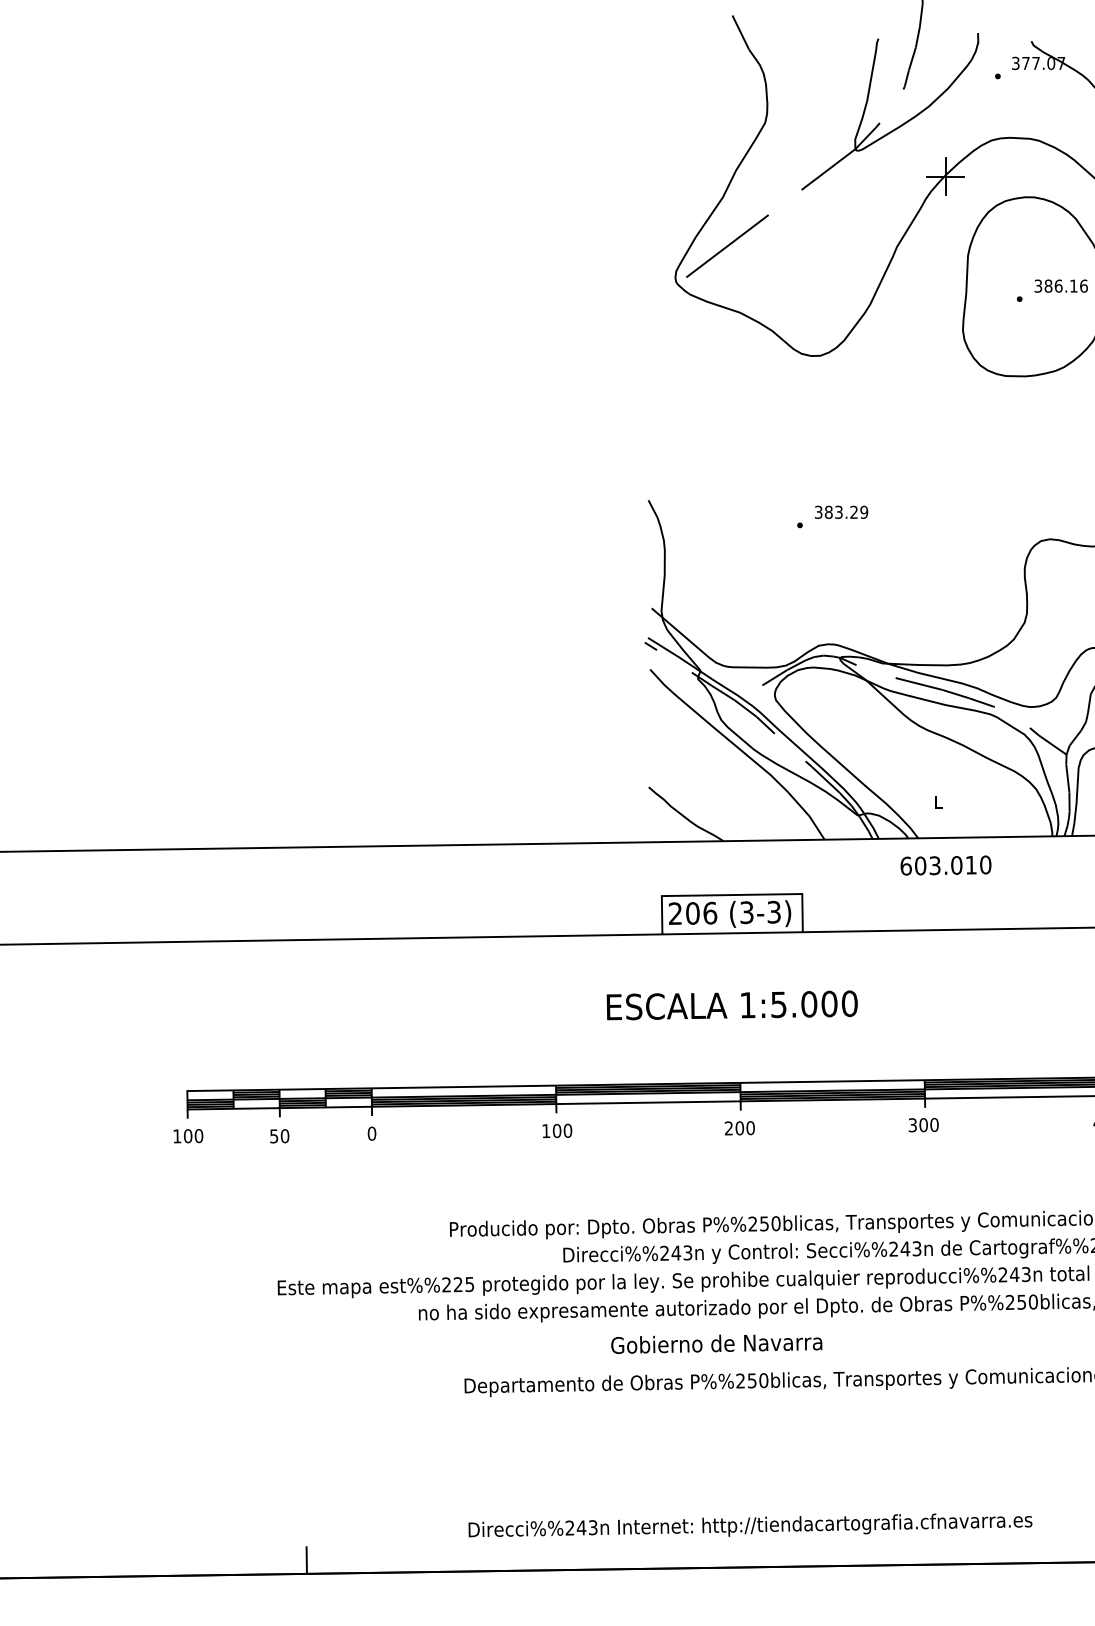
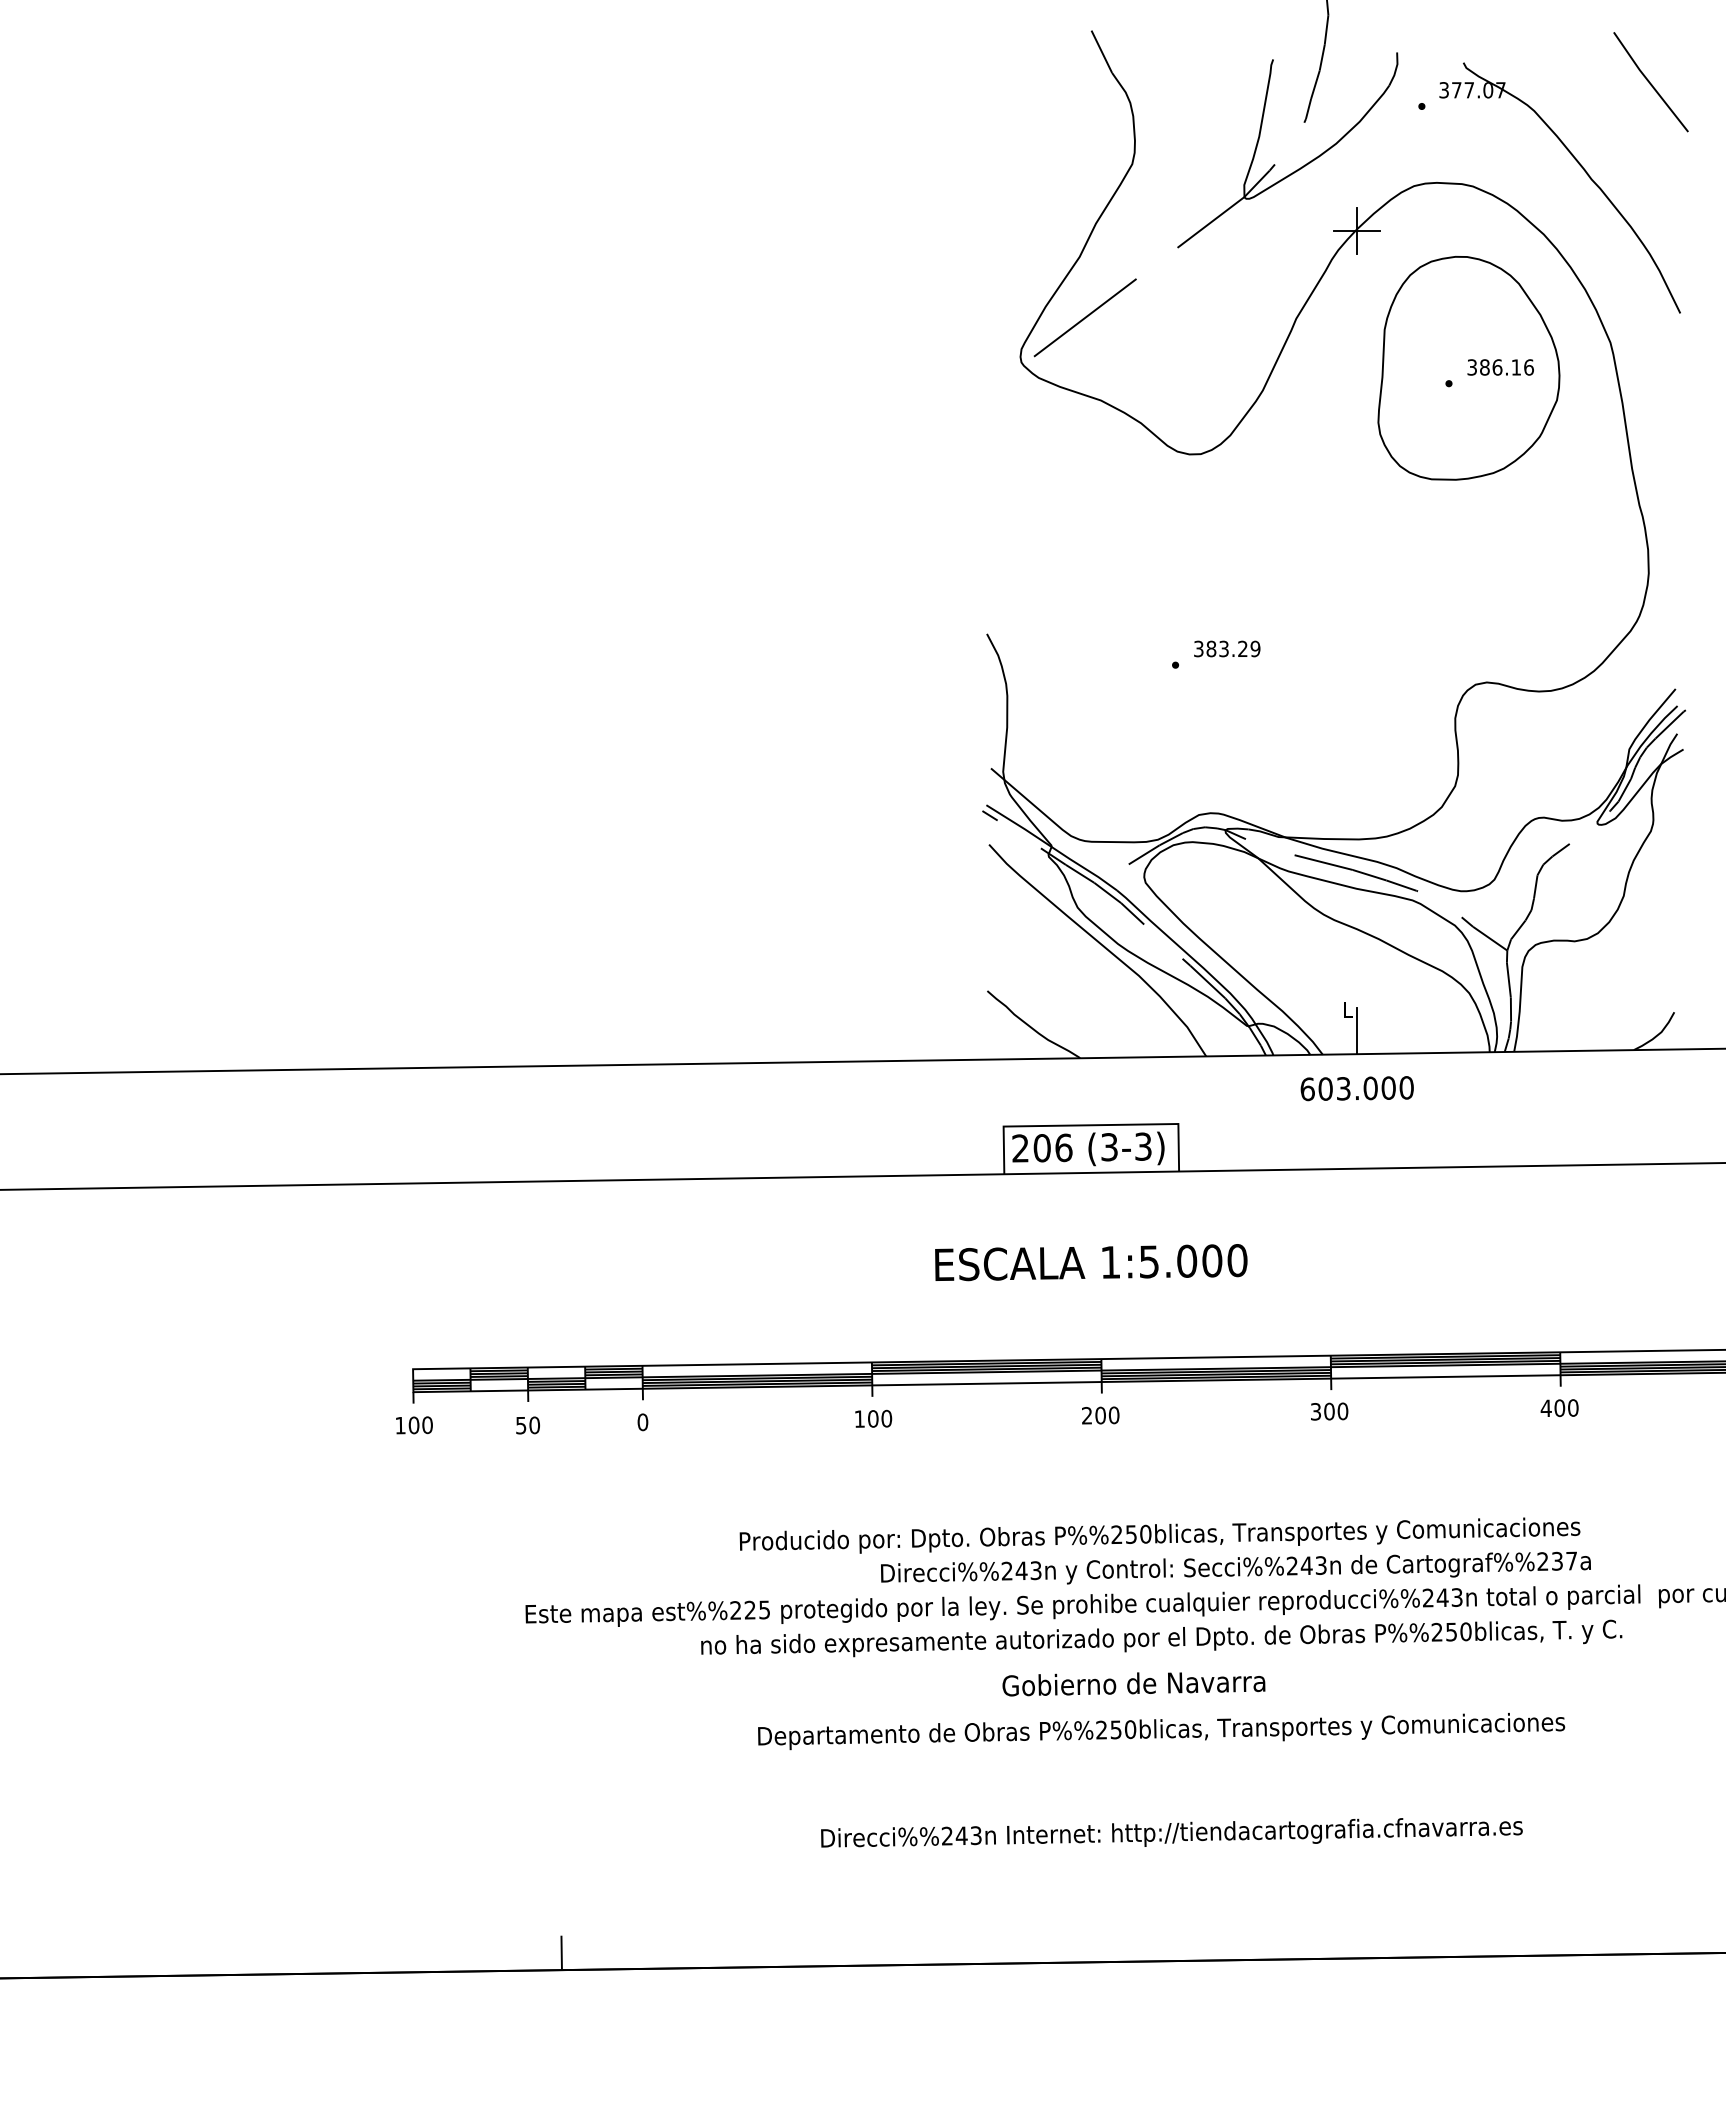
line: (946, 819) -> (1357, 1031), added
text: (971, 864) -> (1388, 1087), 603.010 -> 603.000
text: (716, 1344) -> (1133, 1684), moved
text: (750, 1525) -> (1171, 1832), moved

